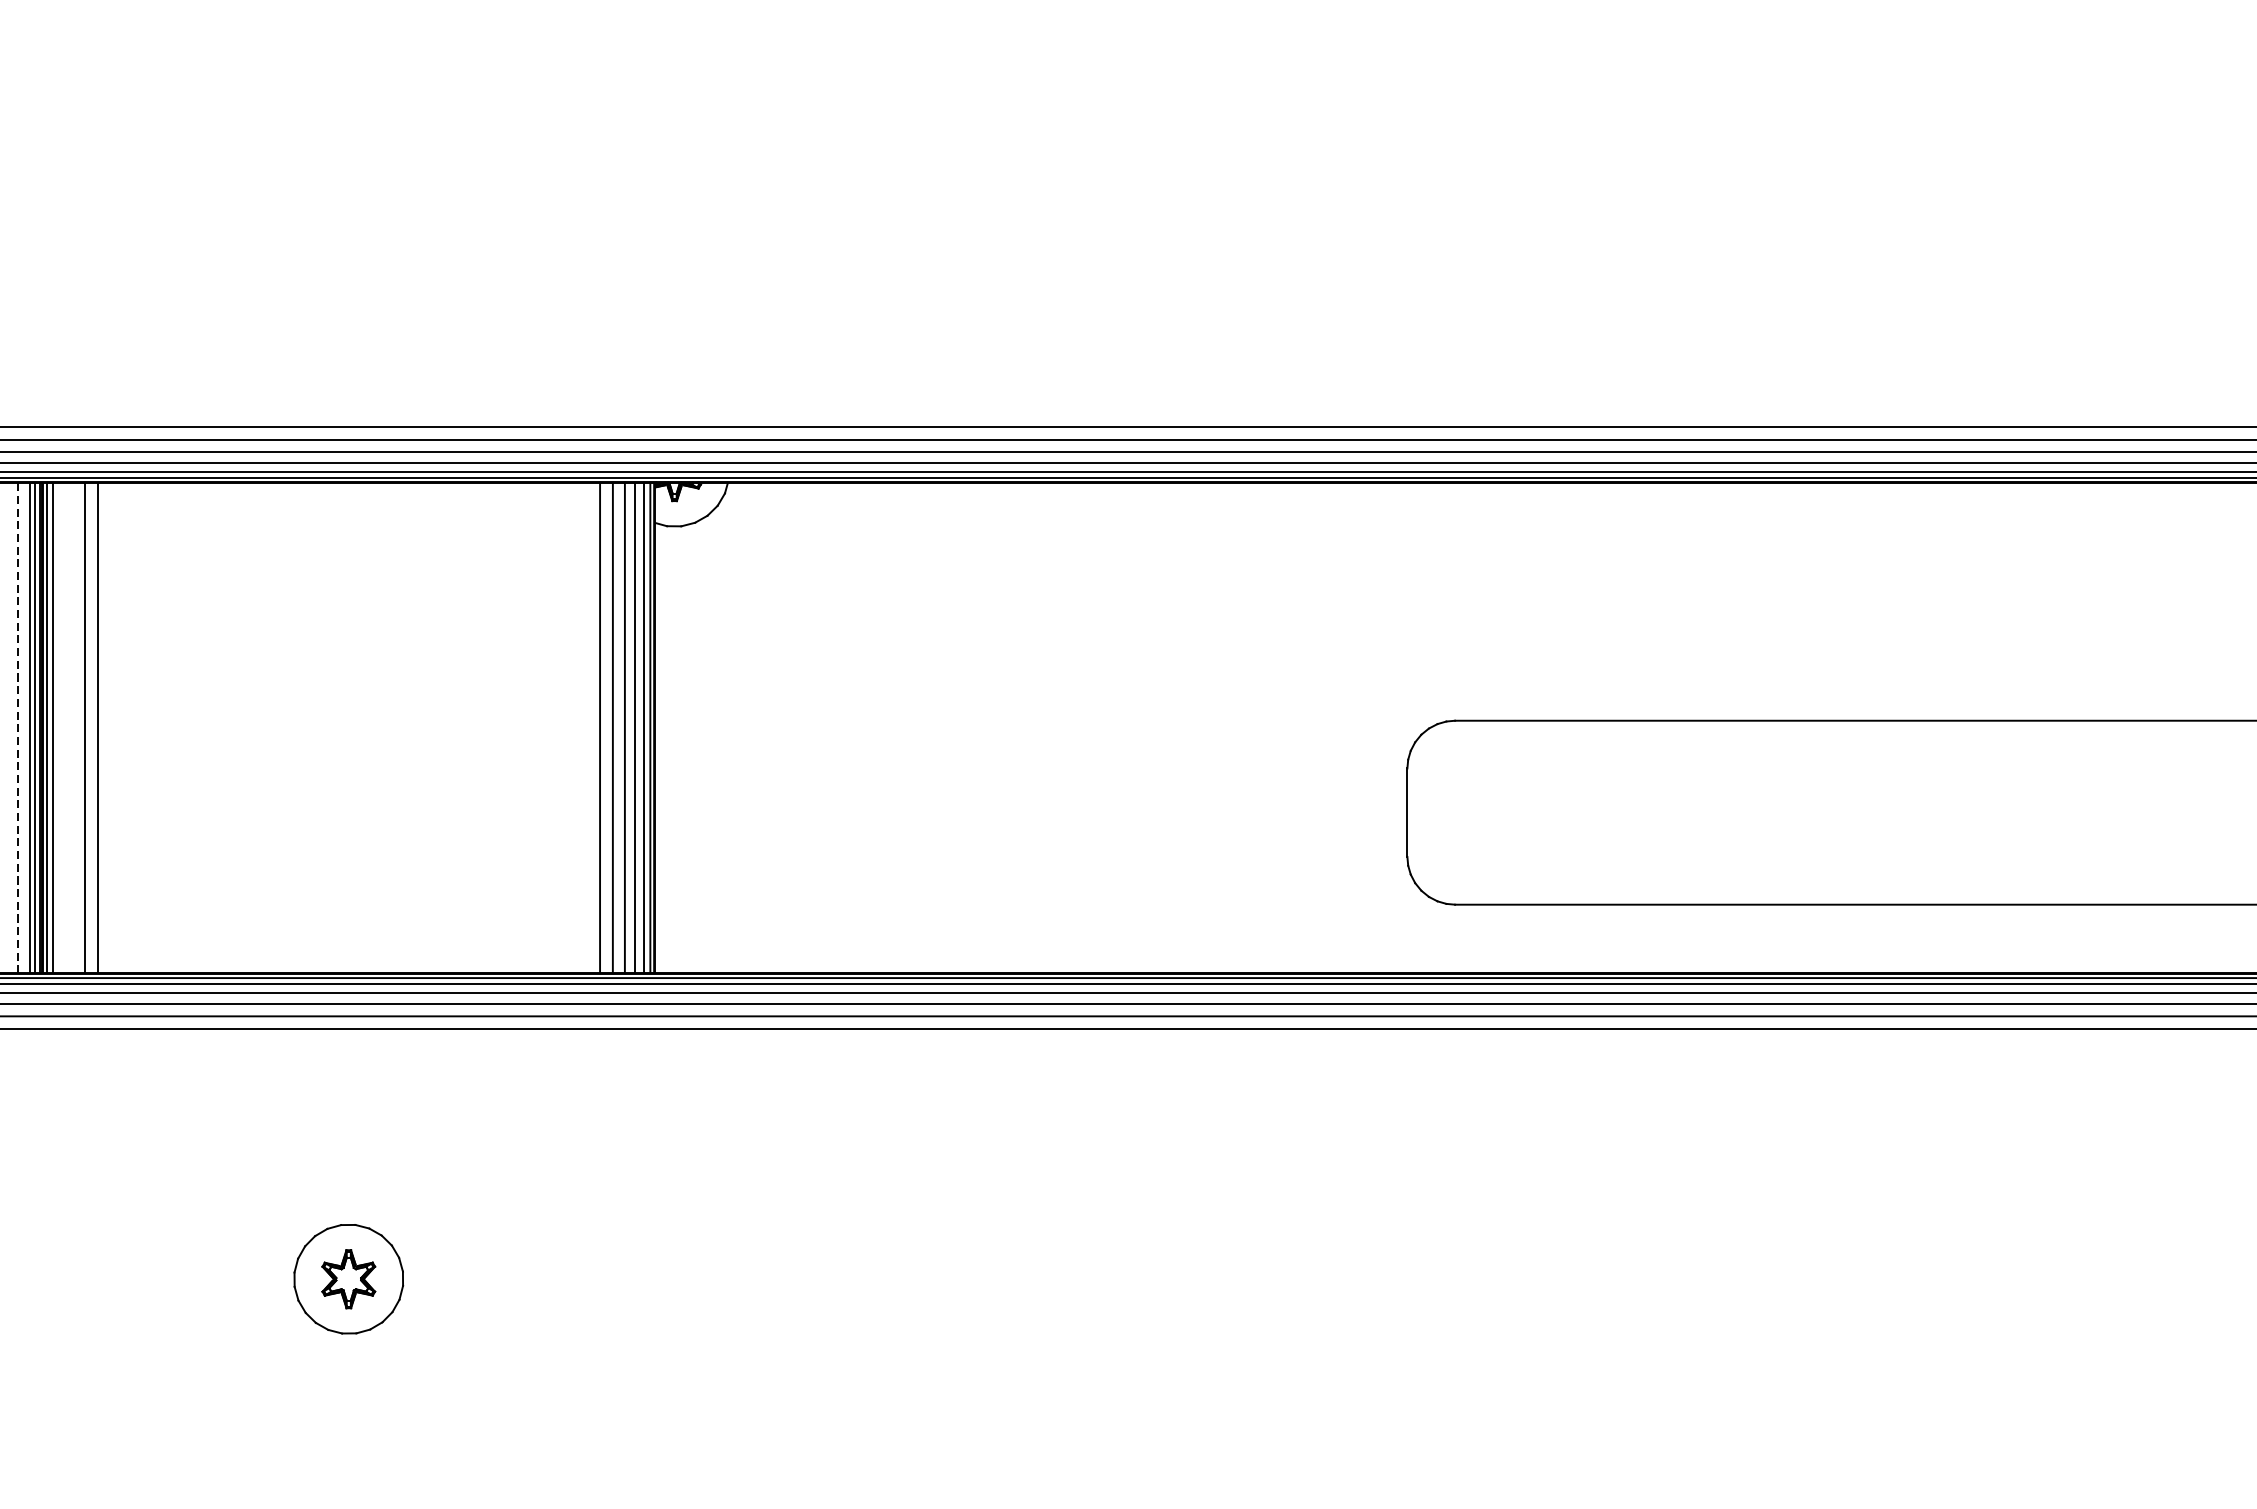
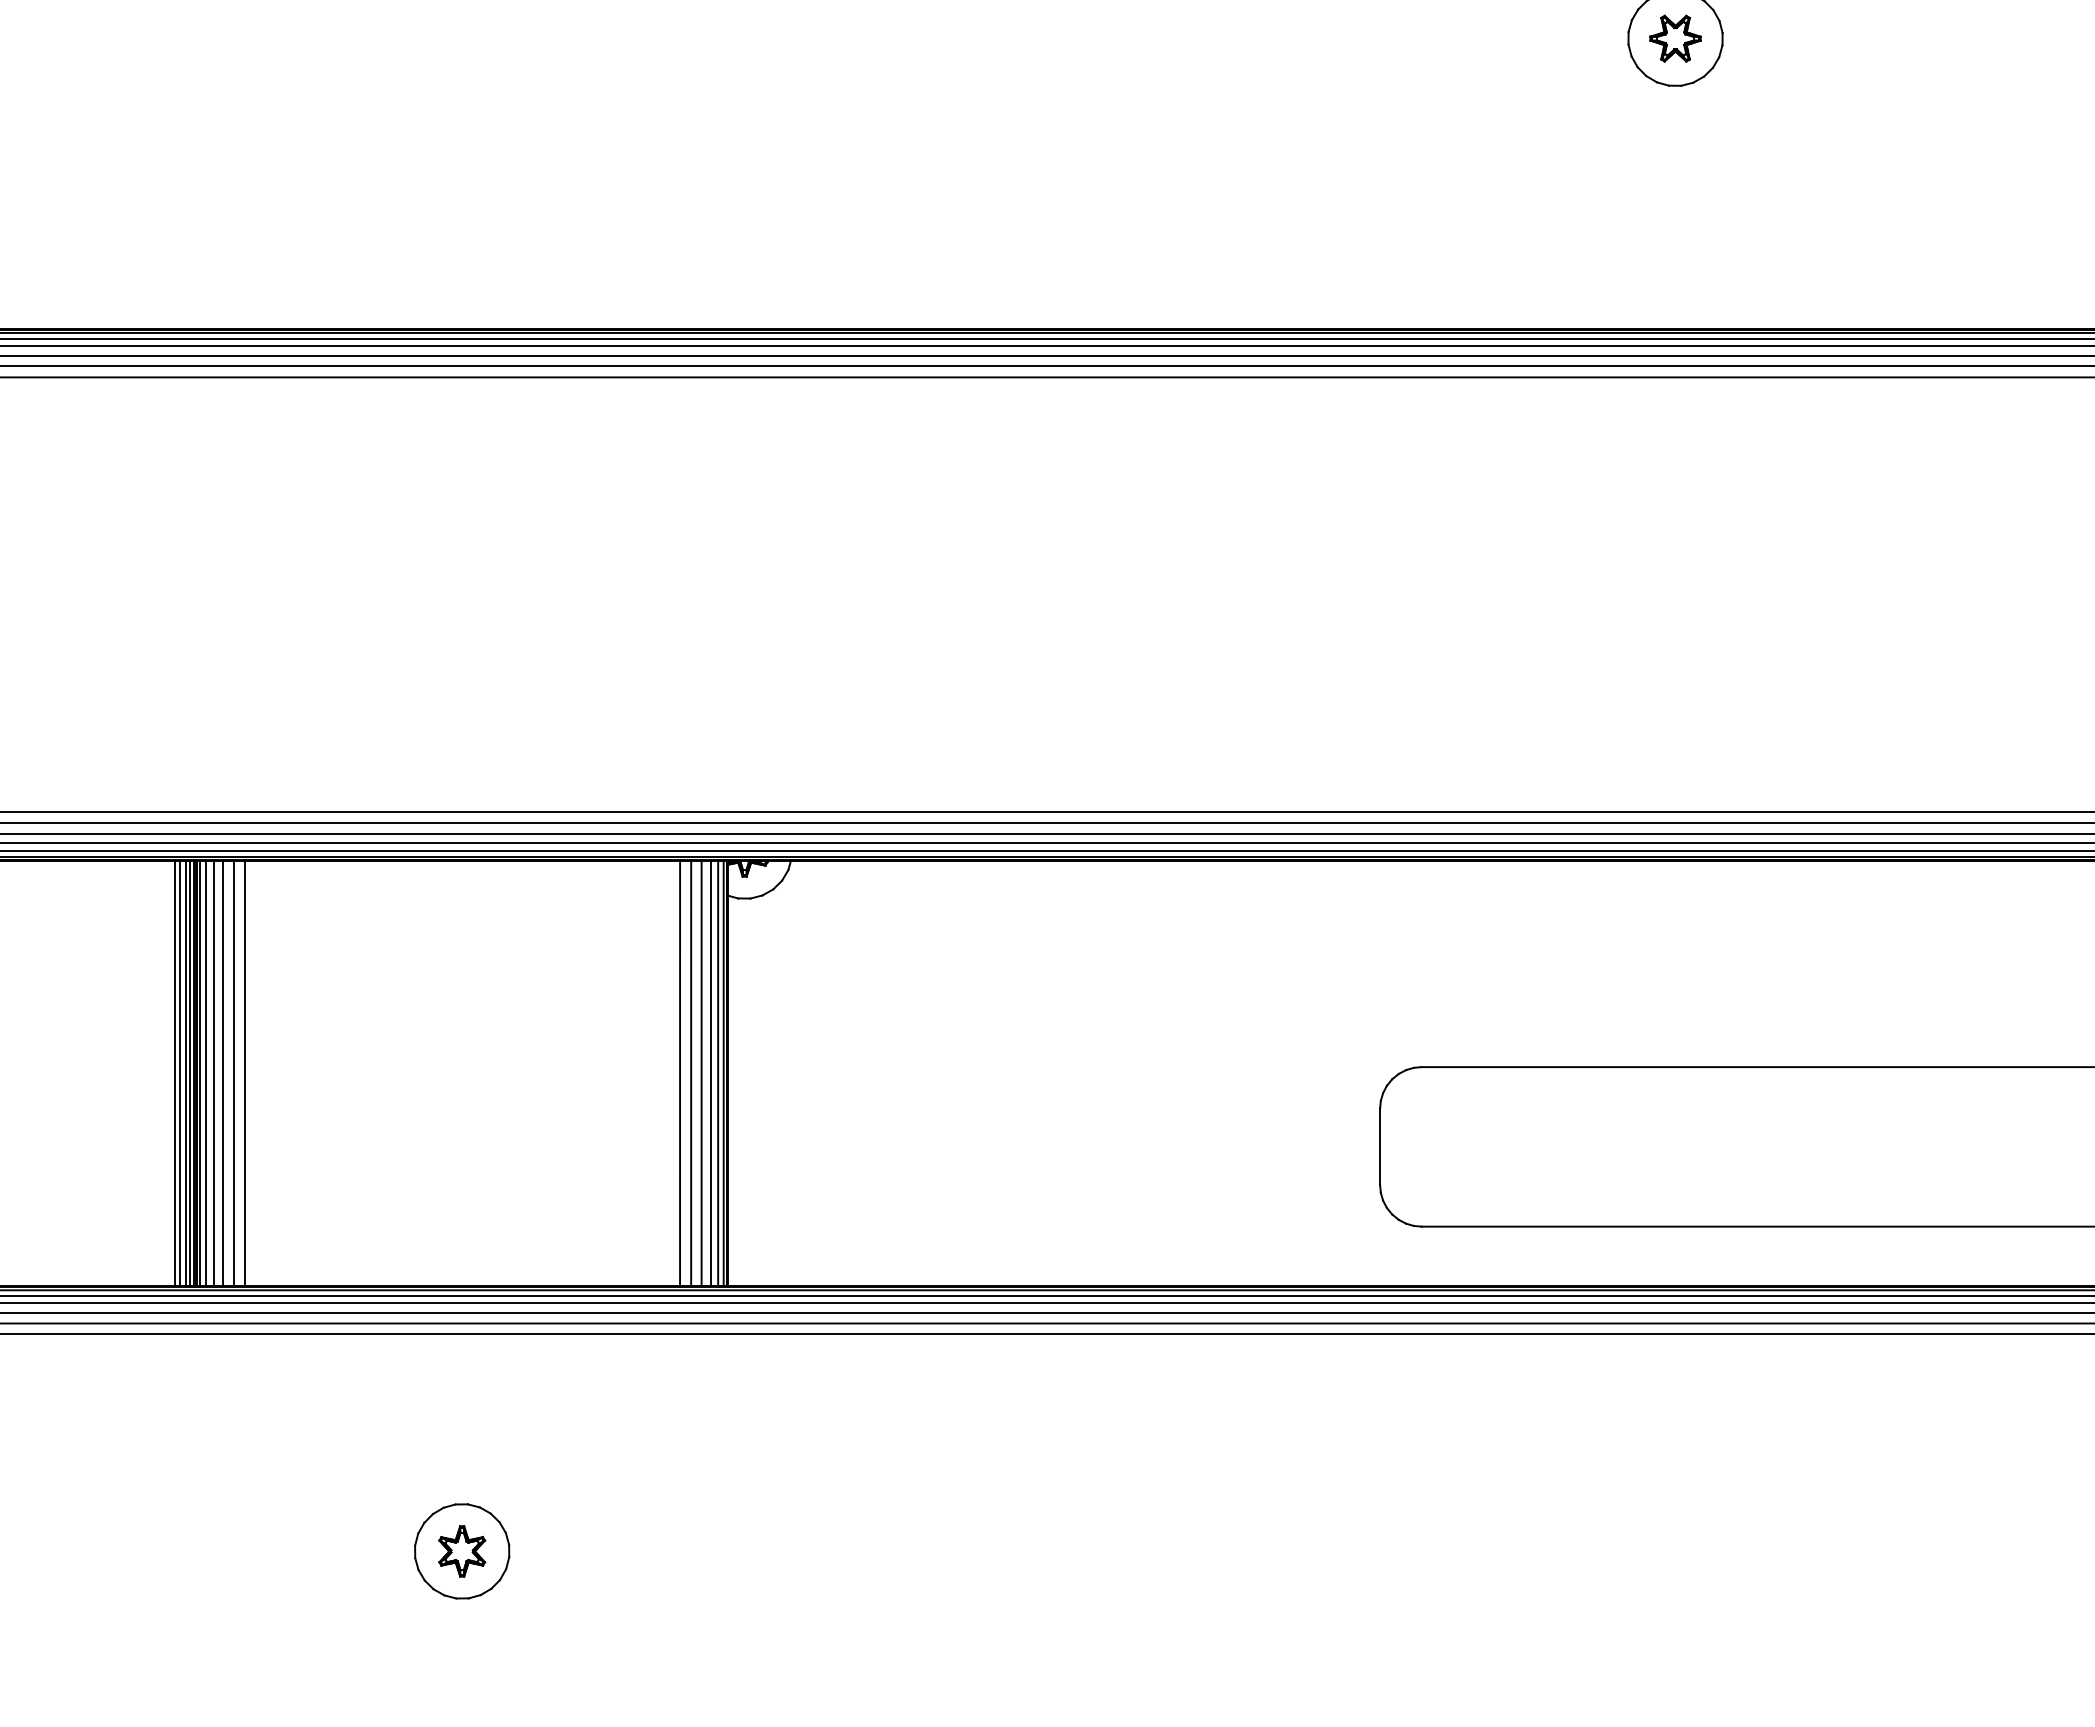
line: (17, 728) -> (174, 1073), dashed -> solid
line: (23, 728) -> (180, 1073), added
line: (62, 728) -> (213, 1073), added
line: (73, 728) -> (223, 1073), added

